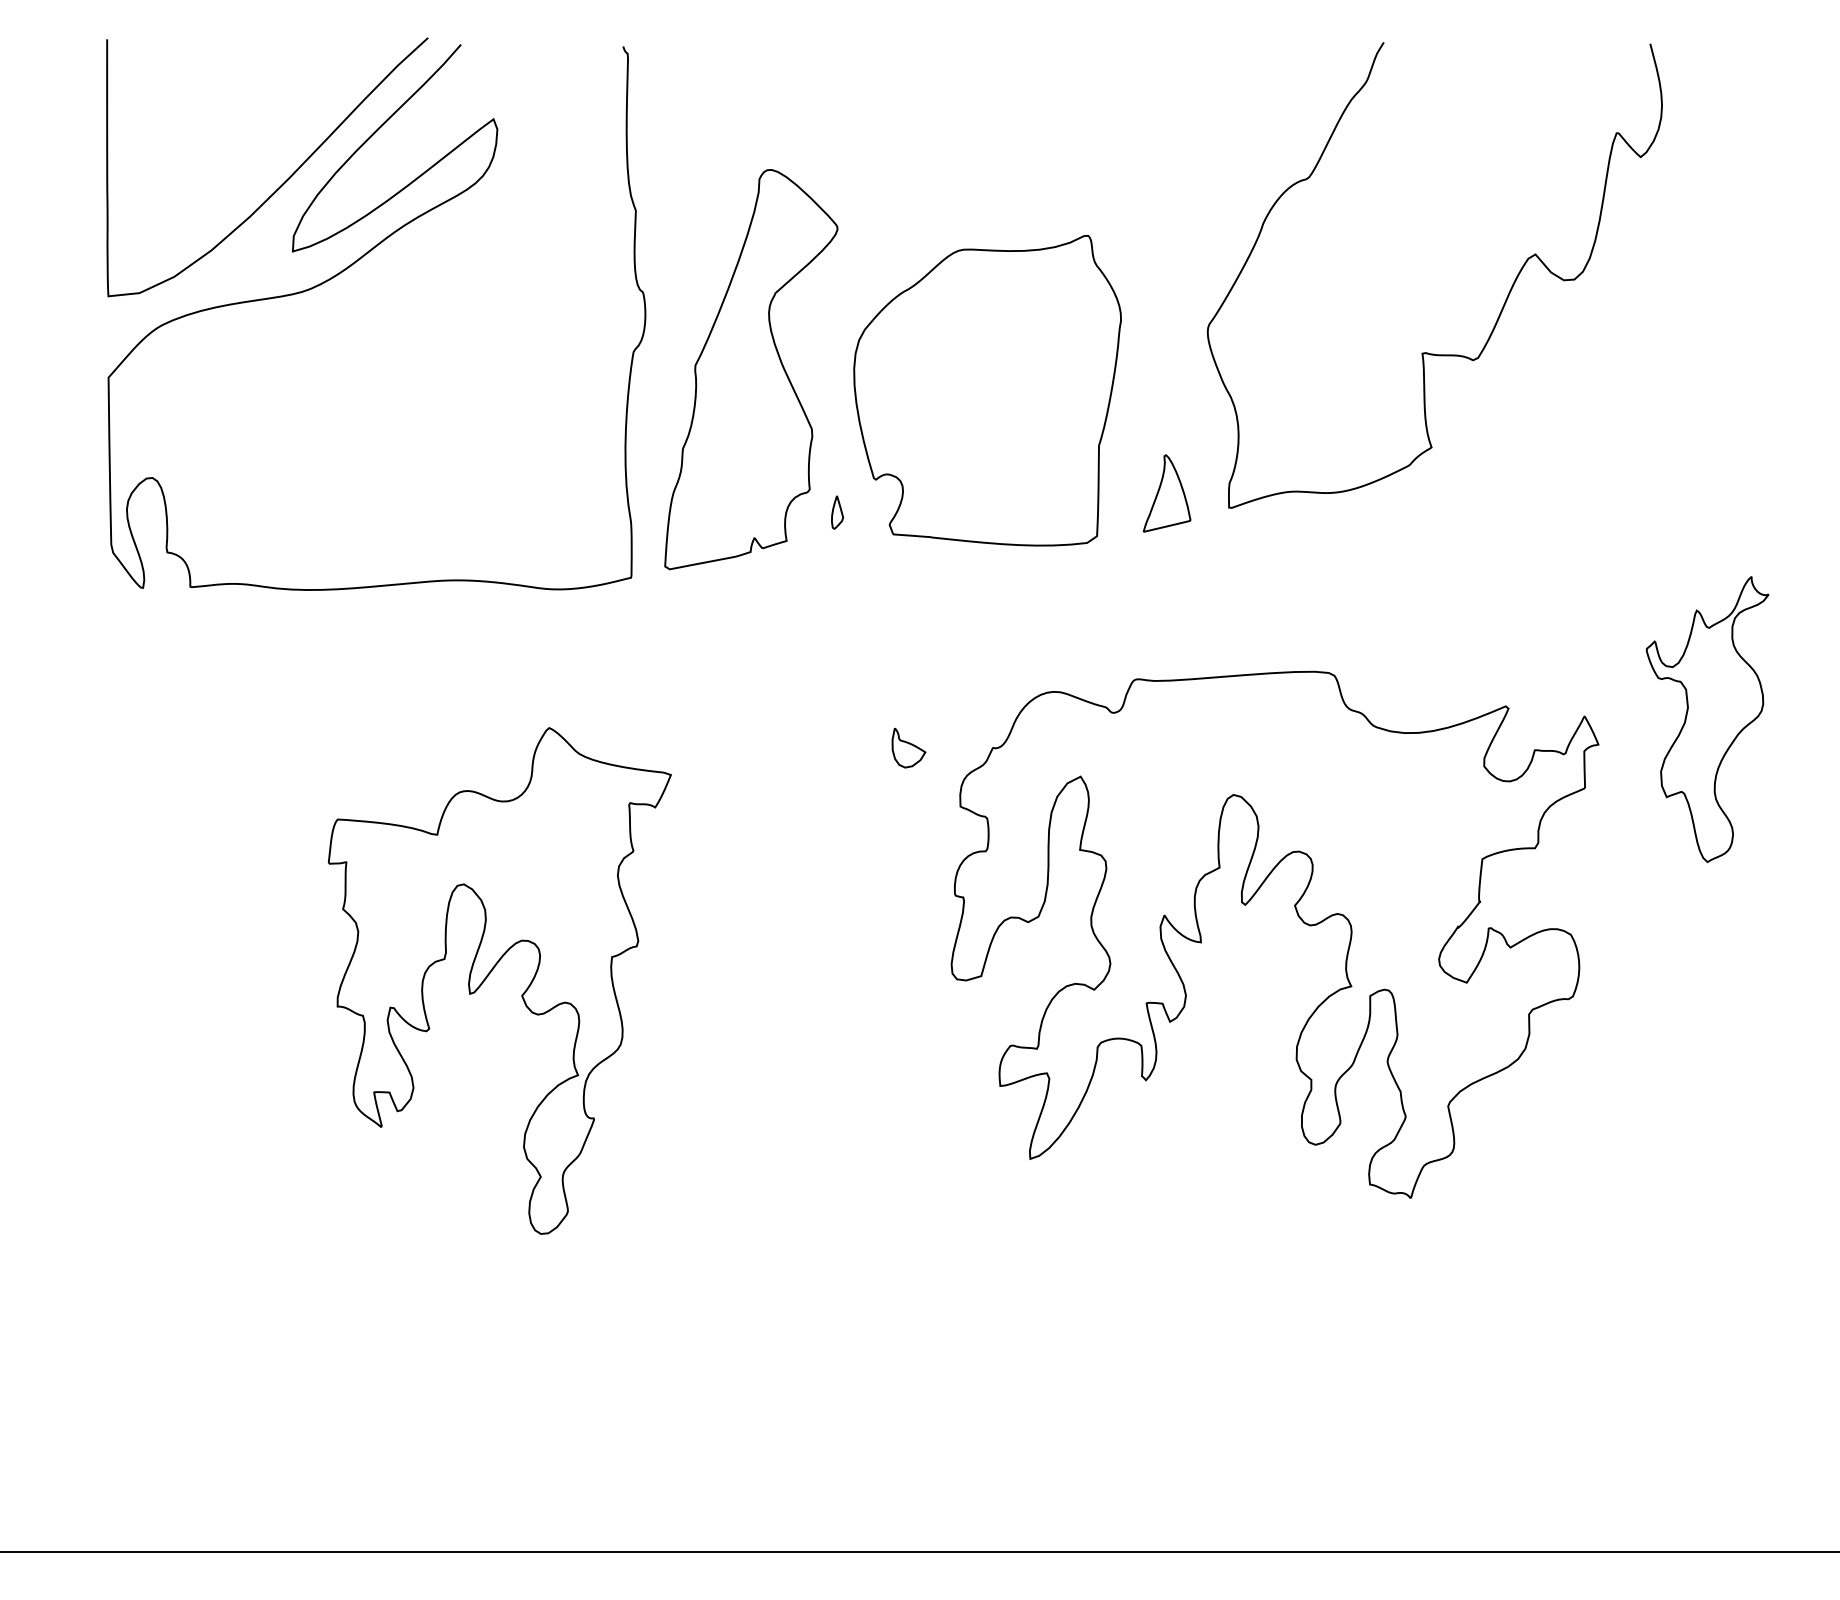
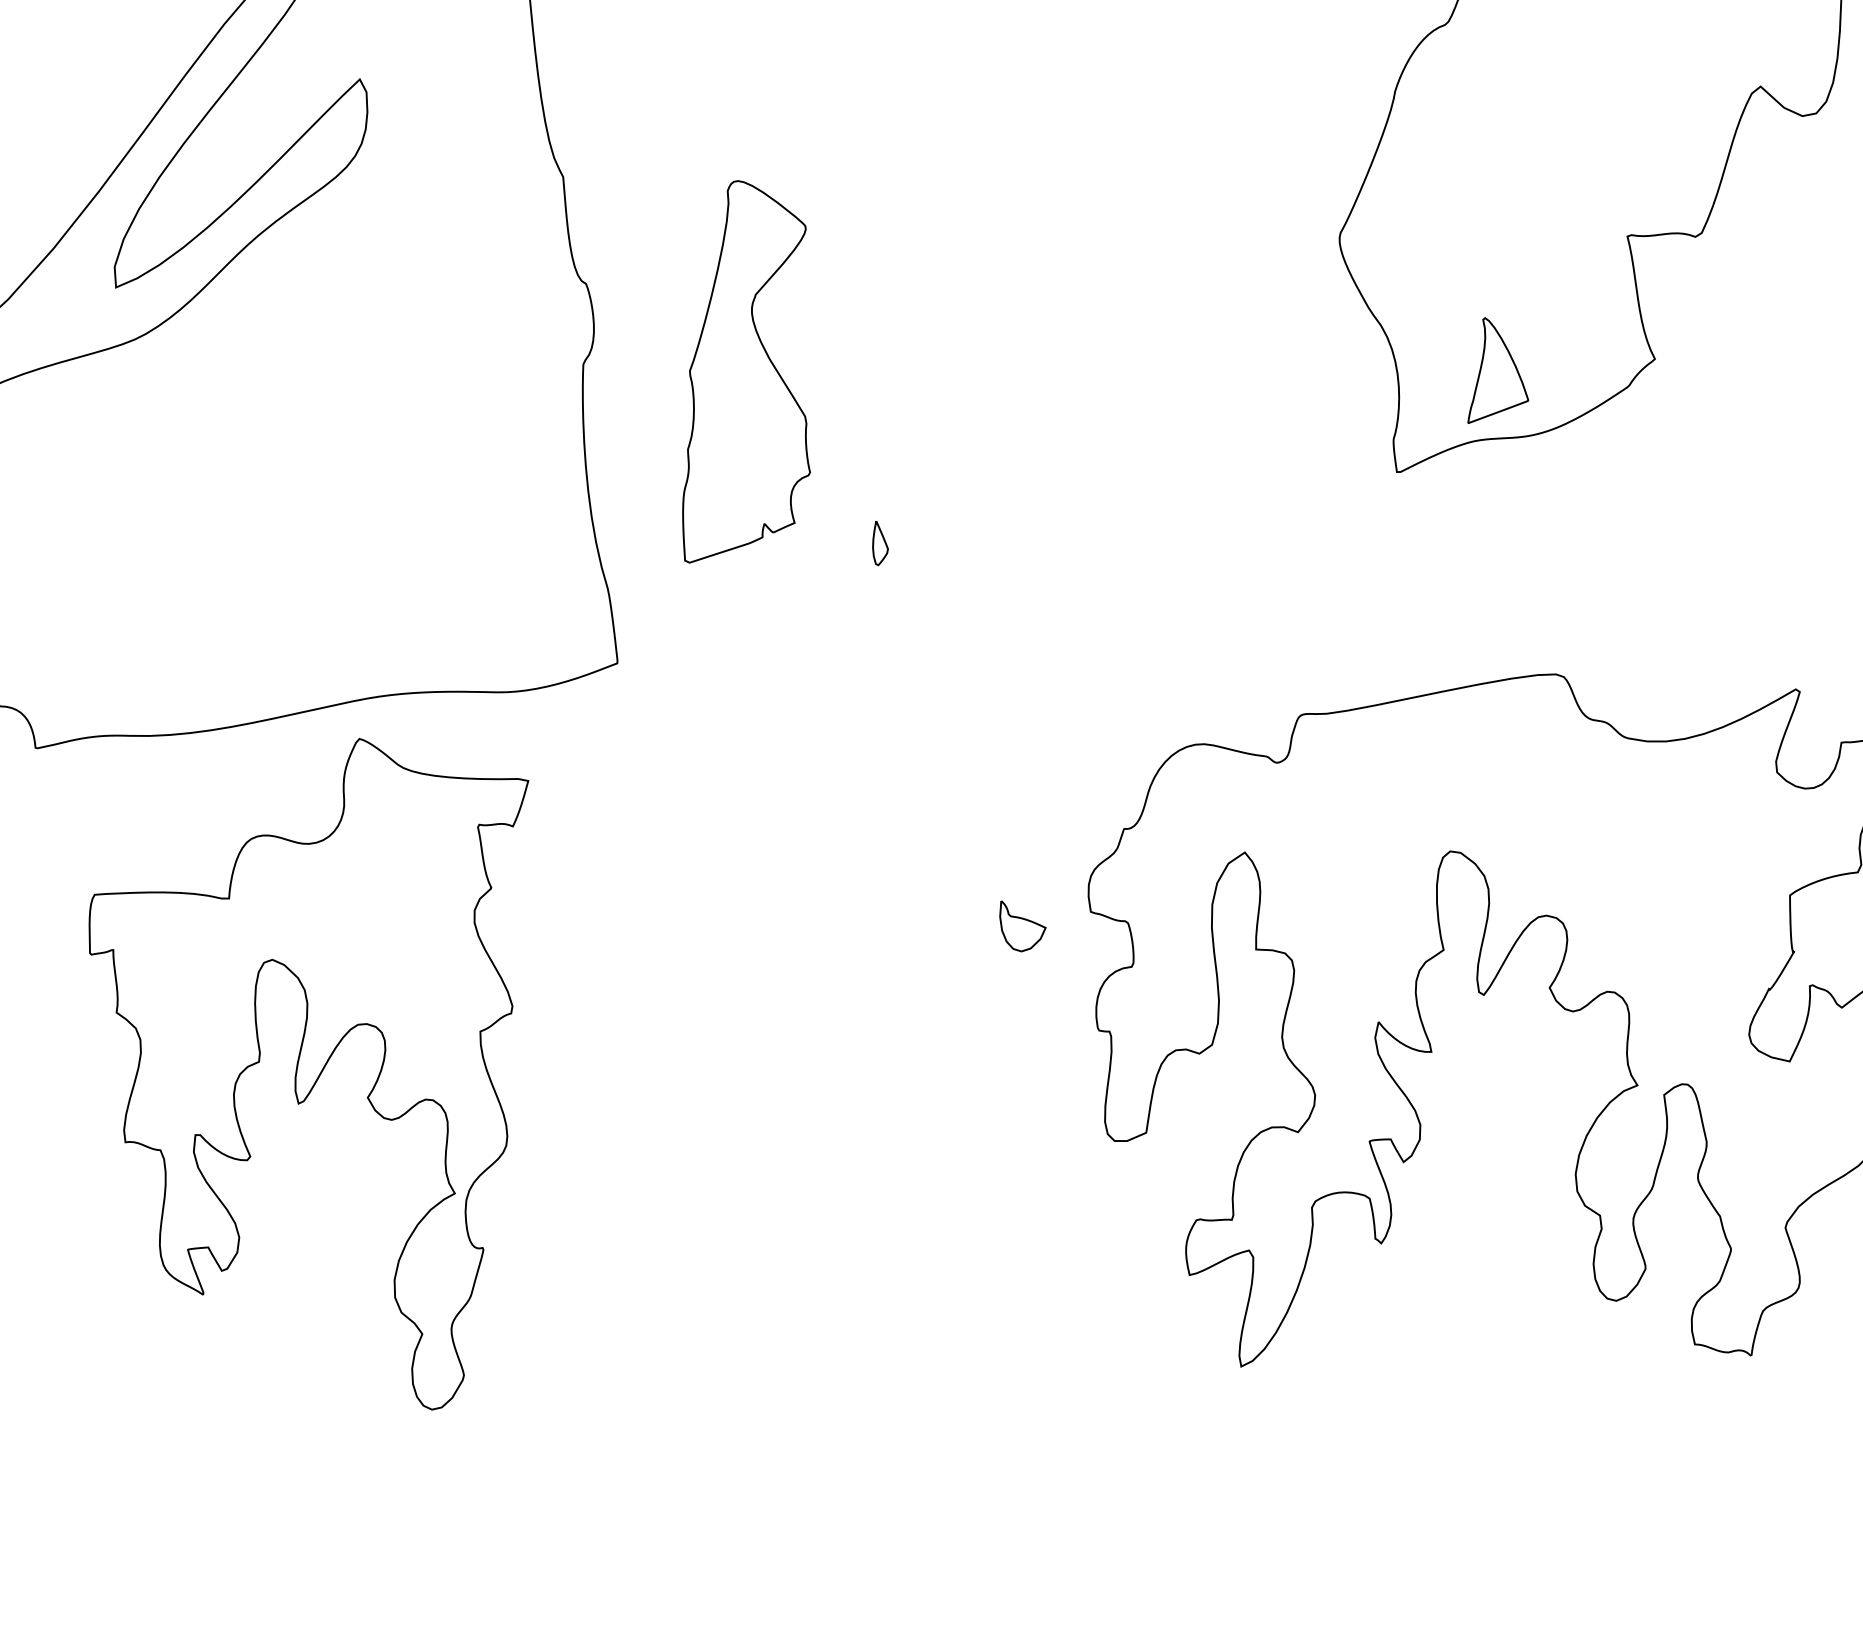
part: (751, 369) -> (742, 368), size x0.7
part: (987, 390) -> (1057, 356), removed
part: (1166, 493) -> (1492, 368), moved
part: (908, 747) -> (1022, 924), moved
part: (491, 972) -> (323, 1071), moved

